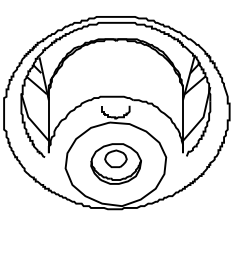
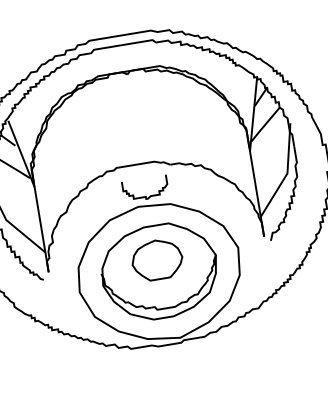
part: (115, 163) -> (158, 271), size x1.43

